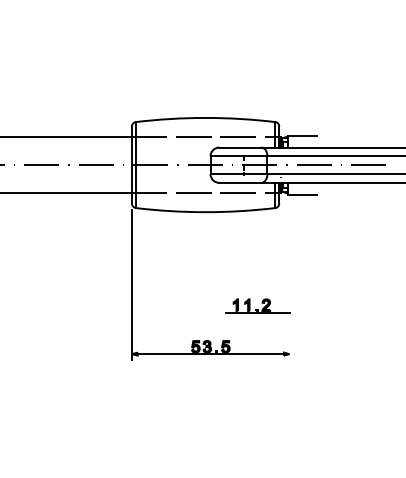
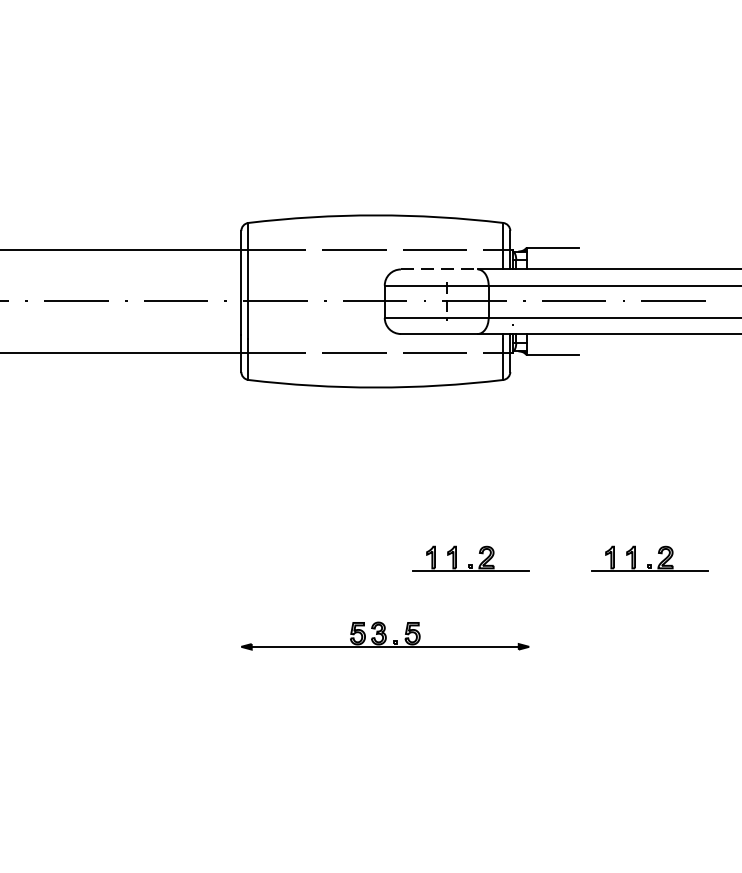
line: (240, 147) -> (439, 269), solid -> dashed
line: (132, 284) -> (242, 519), removed
part: (355, 305) -> (649, 557), added

